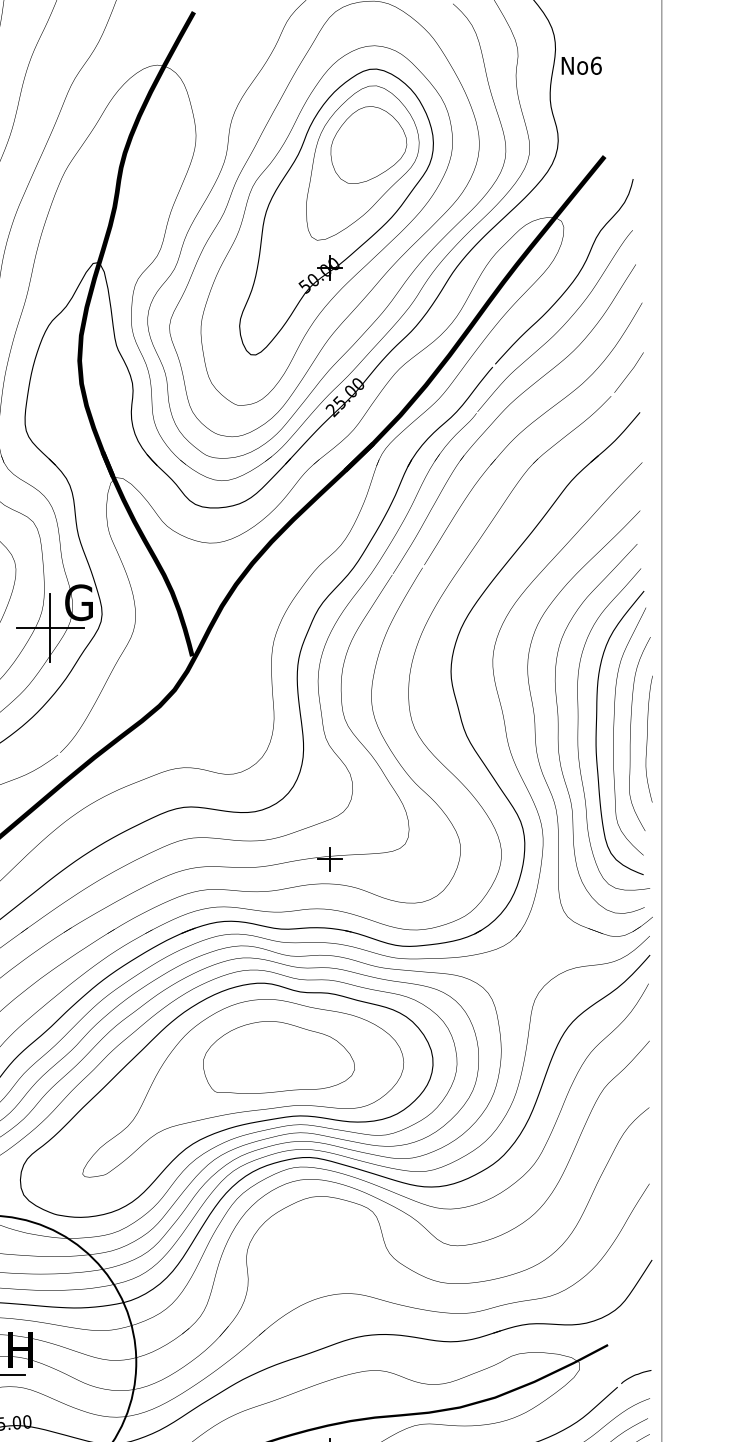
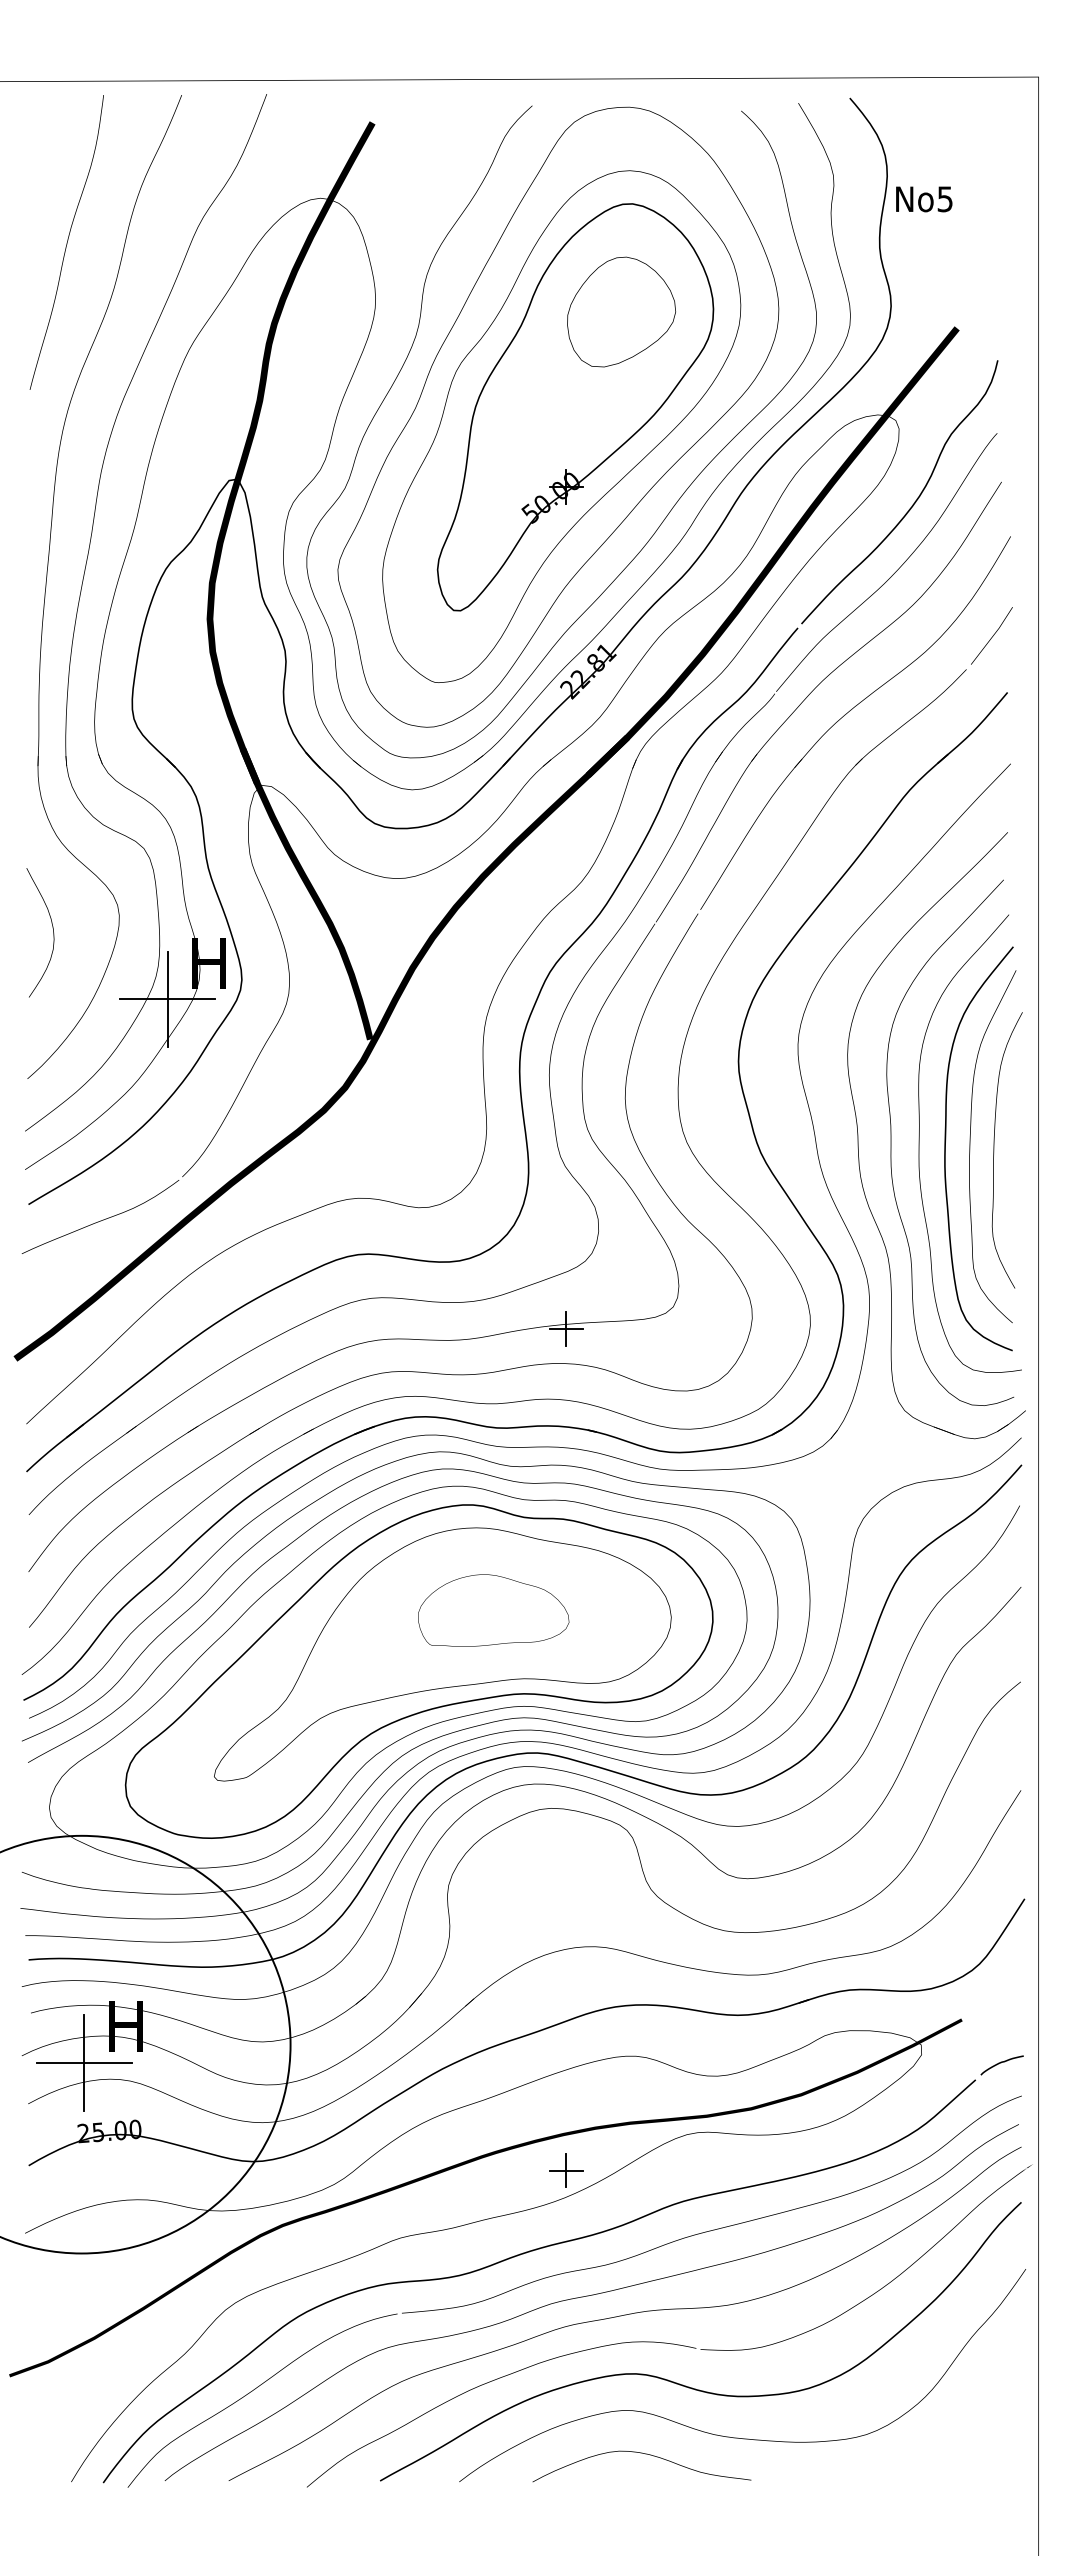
text: (596, 66) -> (945, 199), No6 -> No5
part: (362, 162) -> (612, 337), removed
text: (349, 394) -> (593, 666), 25.00 -> 22.81
text: (78, 602) -> (208, 963), G -> H
curve: (647, 737) -> (1018, 1155), removed
part: (278, 1057) -> (493, 1610), size x0.7

